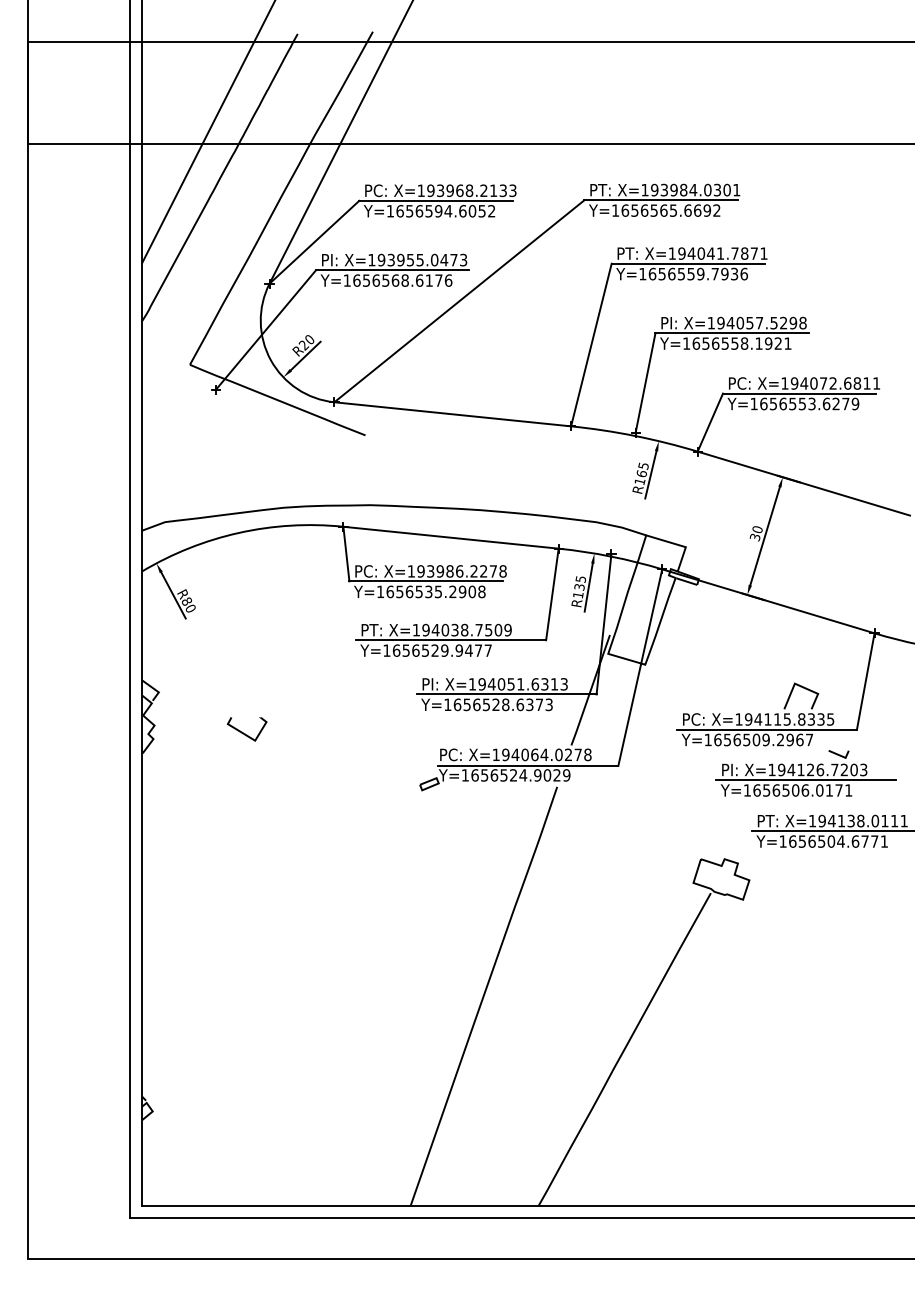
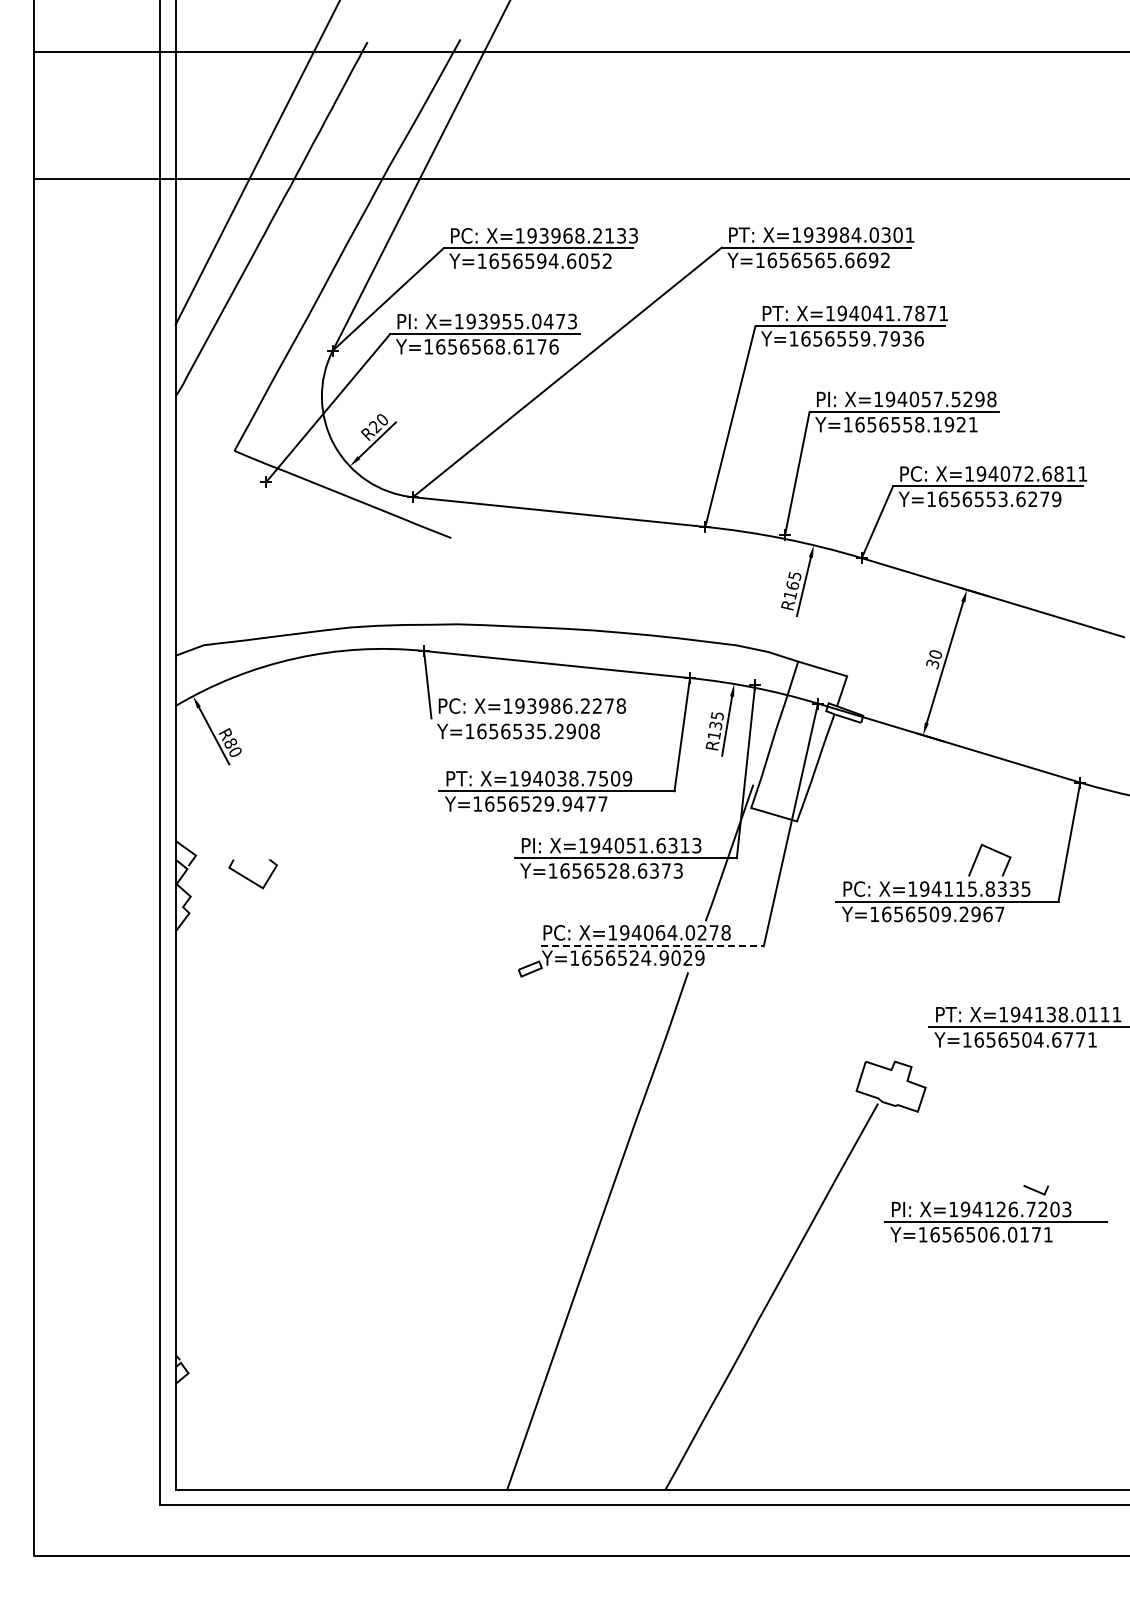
line: (425, 581) -> (525, 718), removed
curve: (245, 733) -> (250, 879), moved
line: (529, 765) -> (653, 946), solid -> dashed
part: (805, 773) -> (995, 1213), moved

